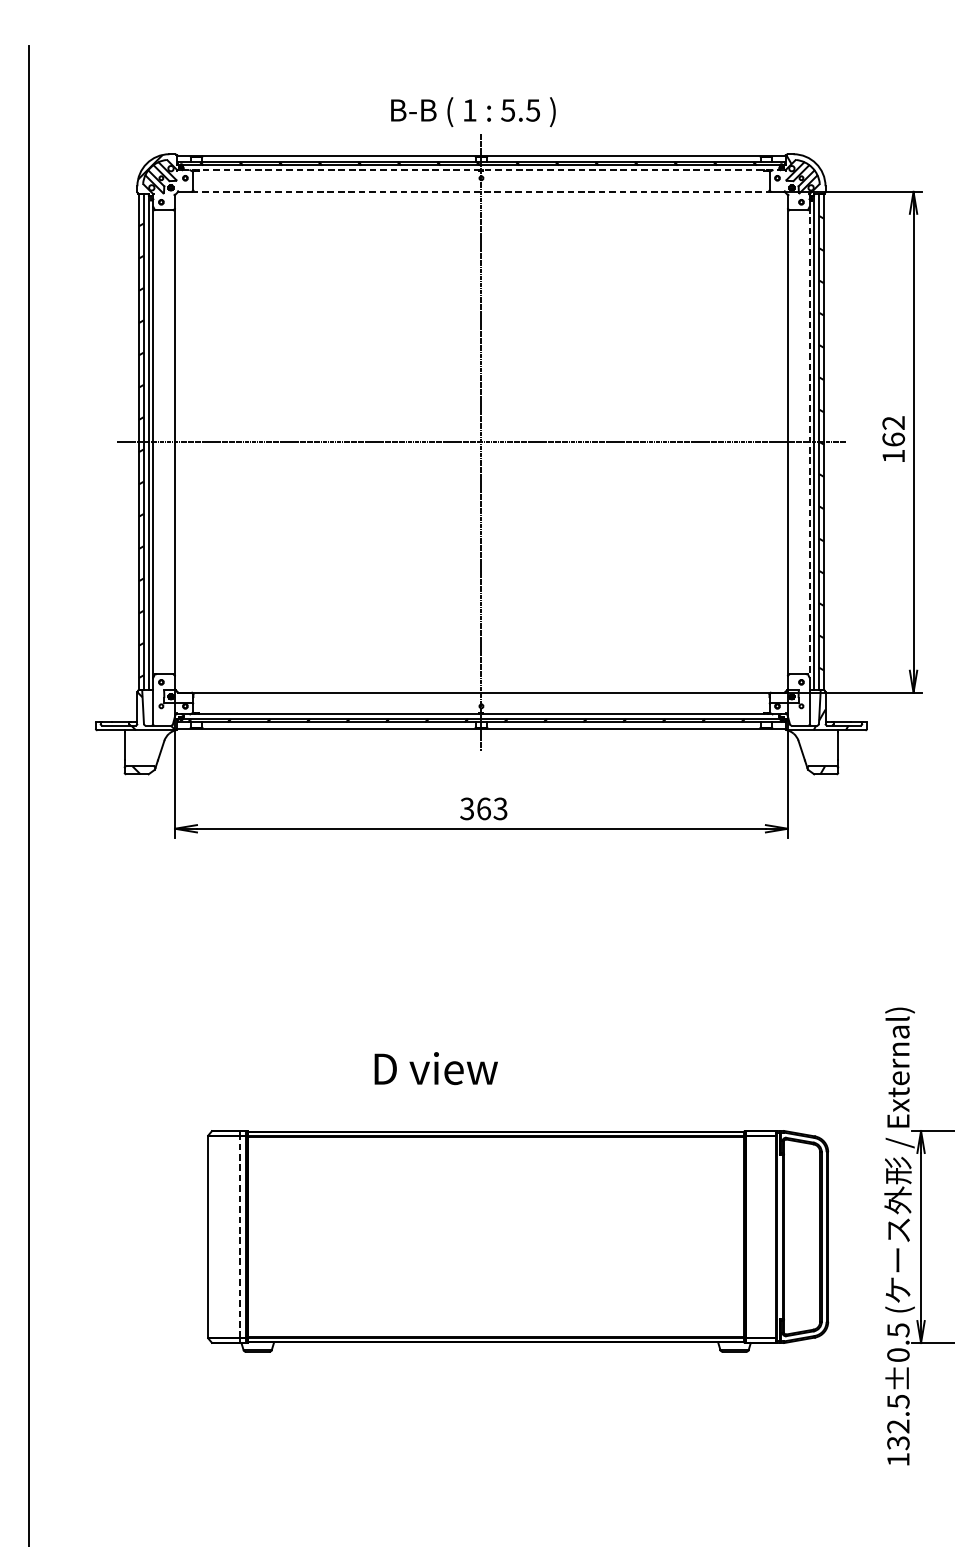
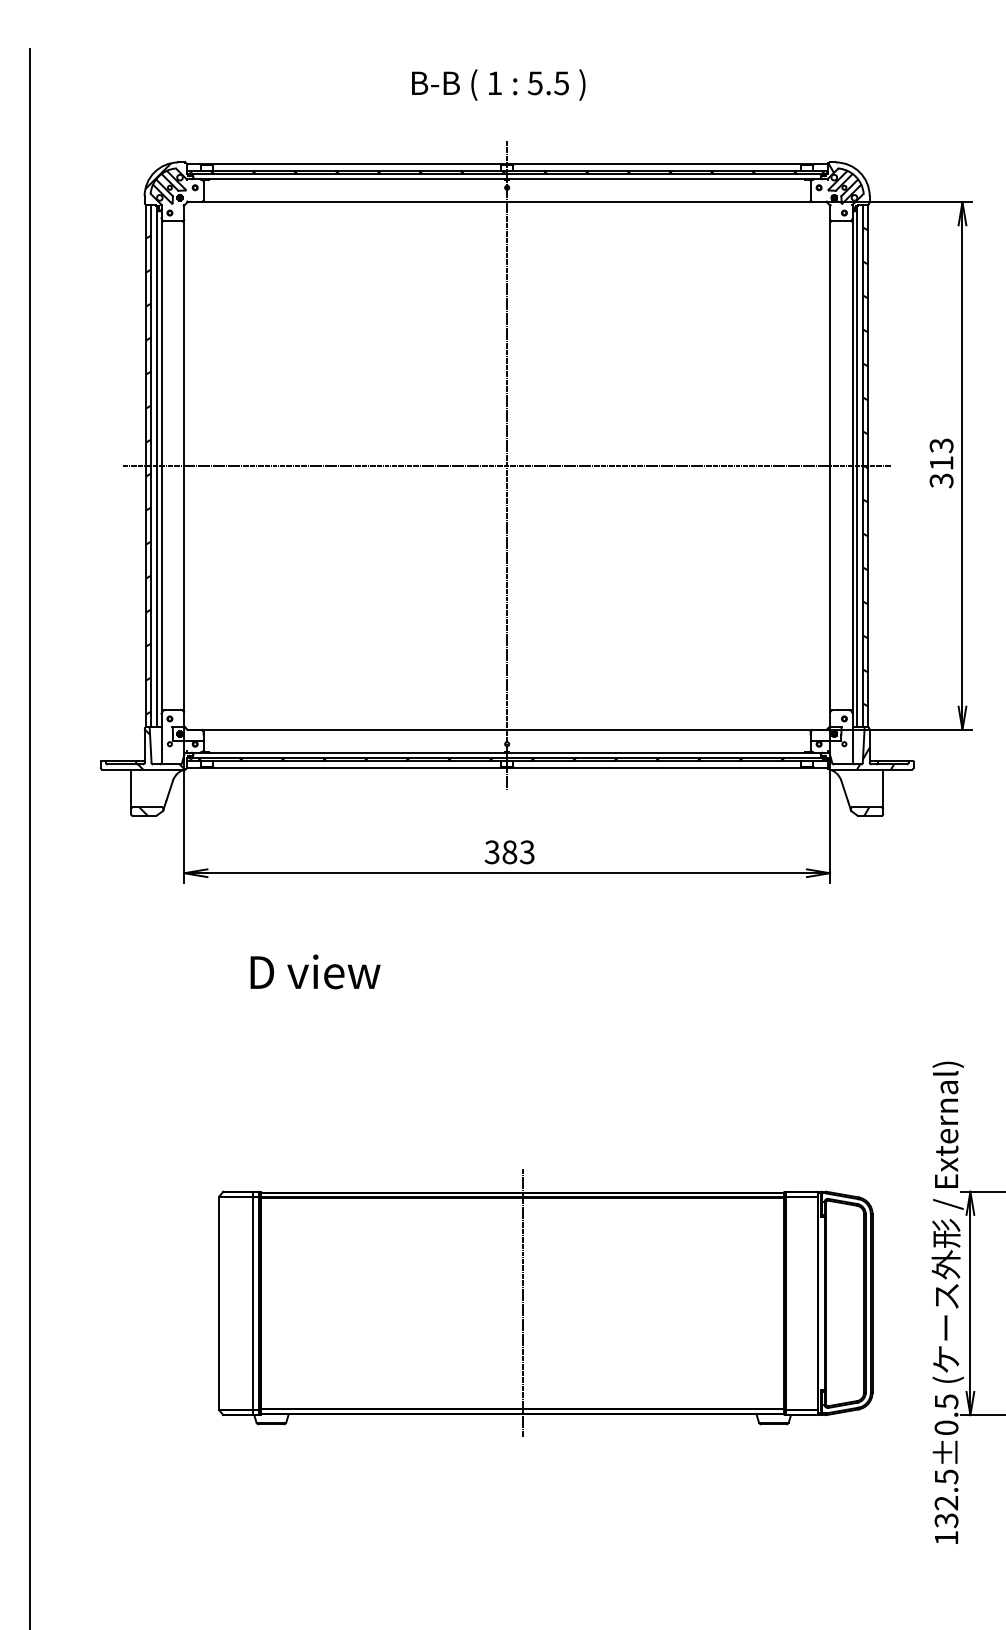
text: (473, 111) -> (498, 84), moved
line: (481, 170) -> (507, 179), dashed -> solid
line: (481, 192) -> (507, 202), dashed -> solid
text: (893, 439) -> (941, 463), 162 -> 313
line: (809, 442) -> (852, 466), dashed -> solid
text: (483, 809) -> (509, 852), 363 -> 383
text: (436, 1068) -> (315, 971), moved
line: (239, 1236) -> (252, 1302), dashed -> solid
line: (496, 1237) -> (522, 1303), added

